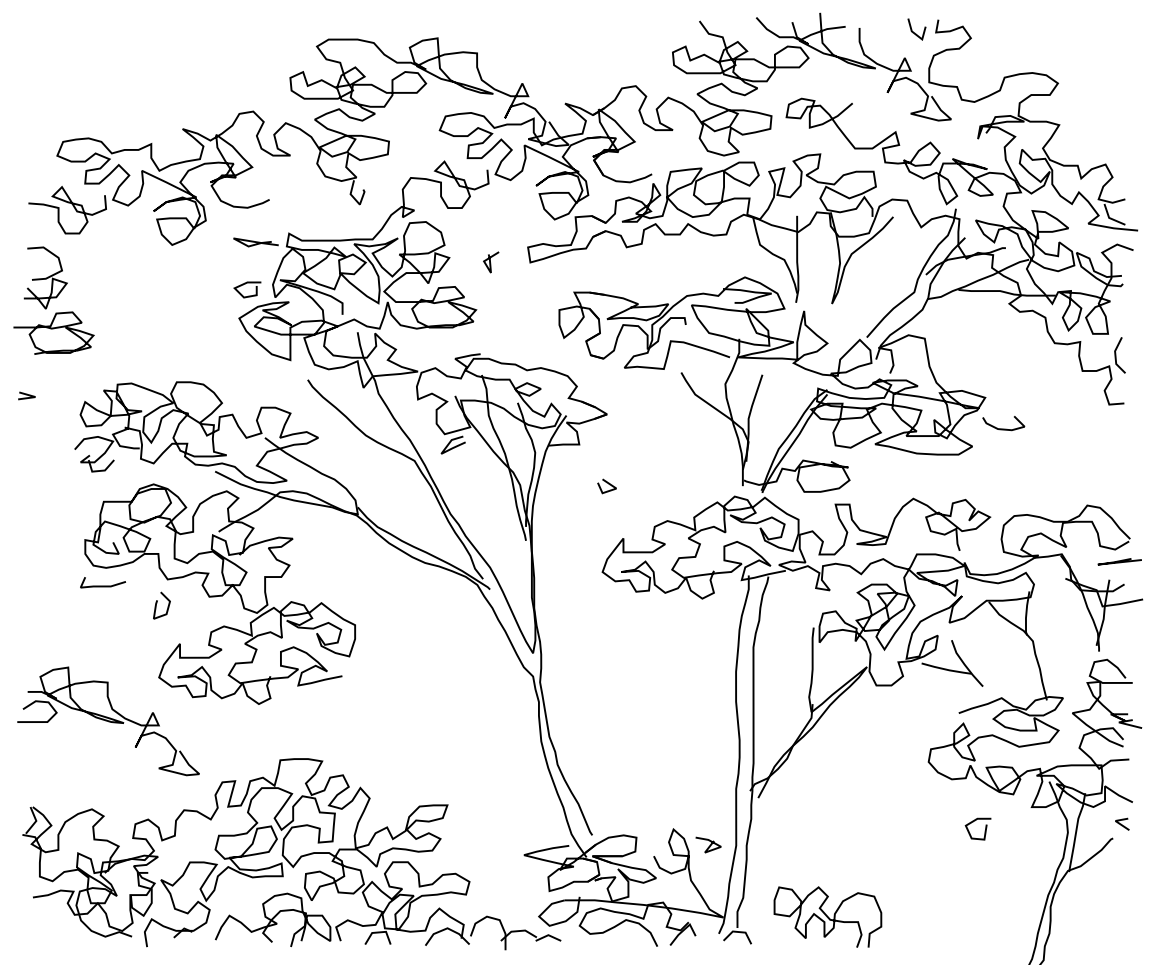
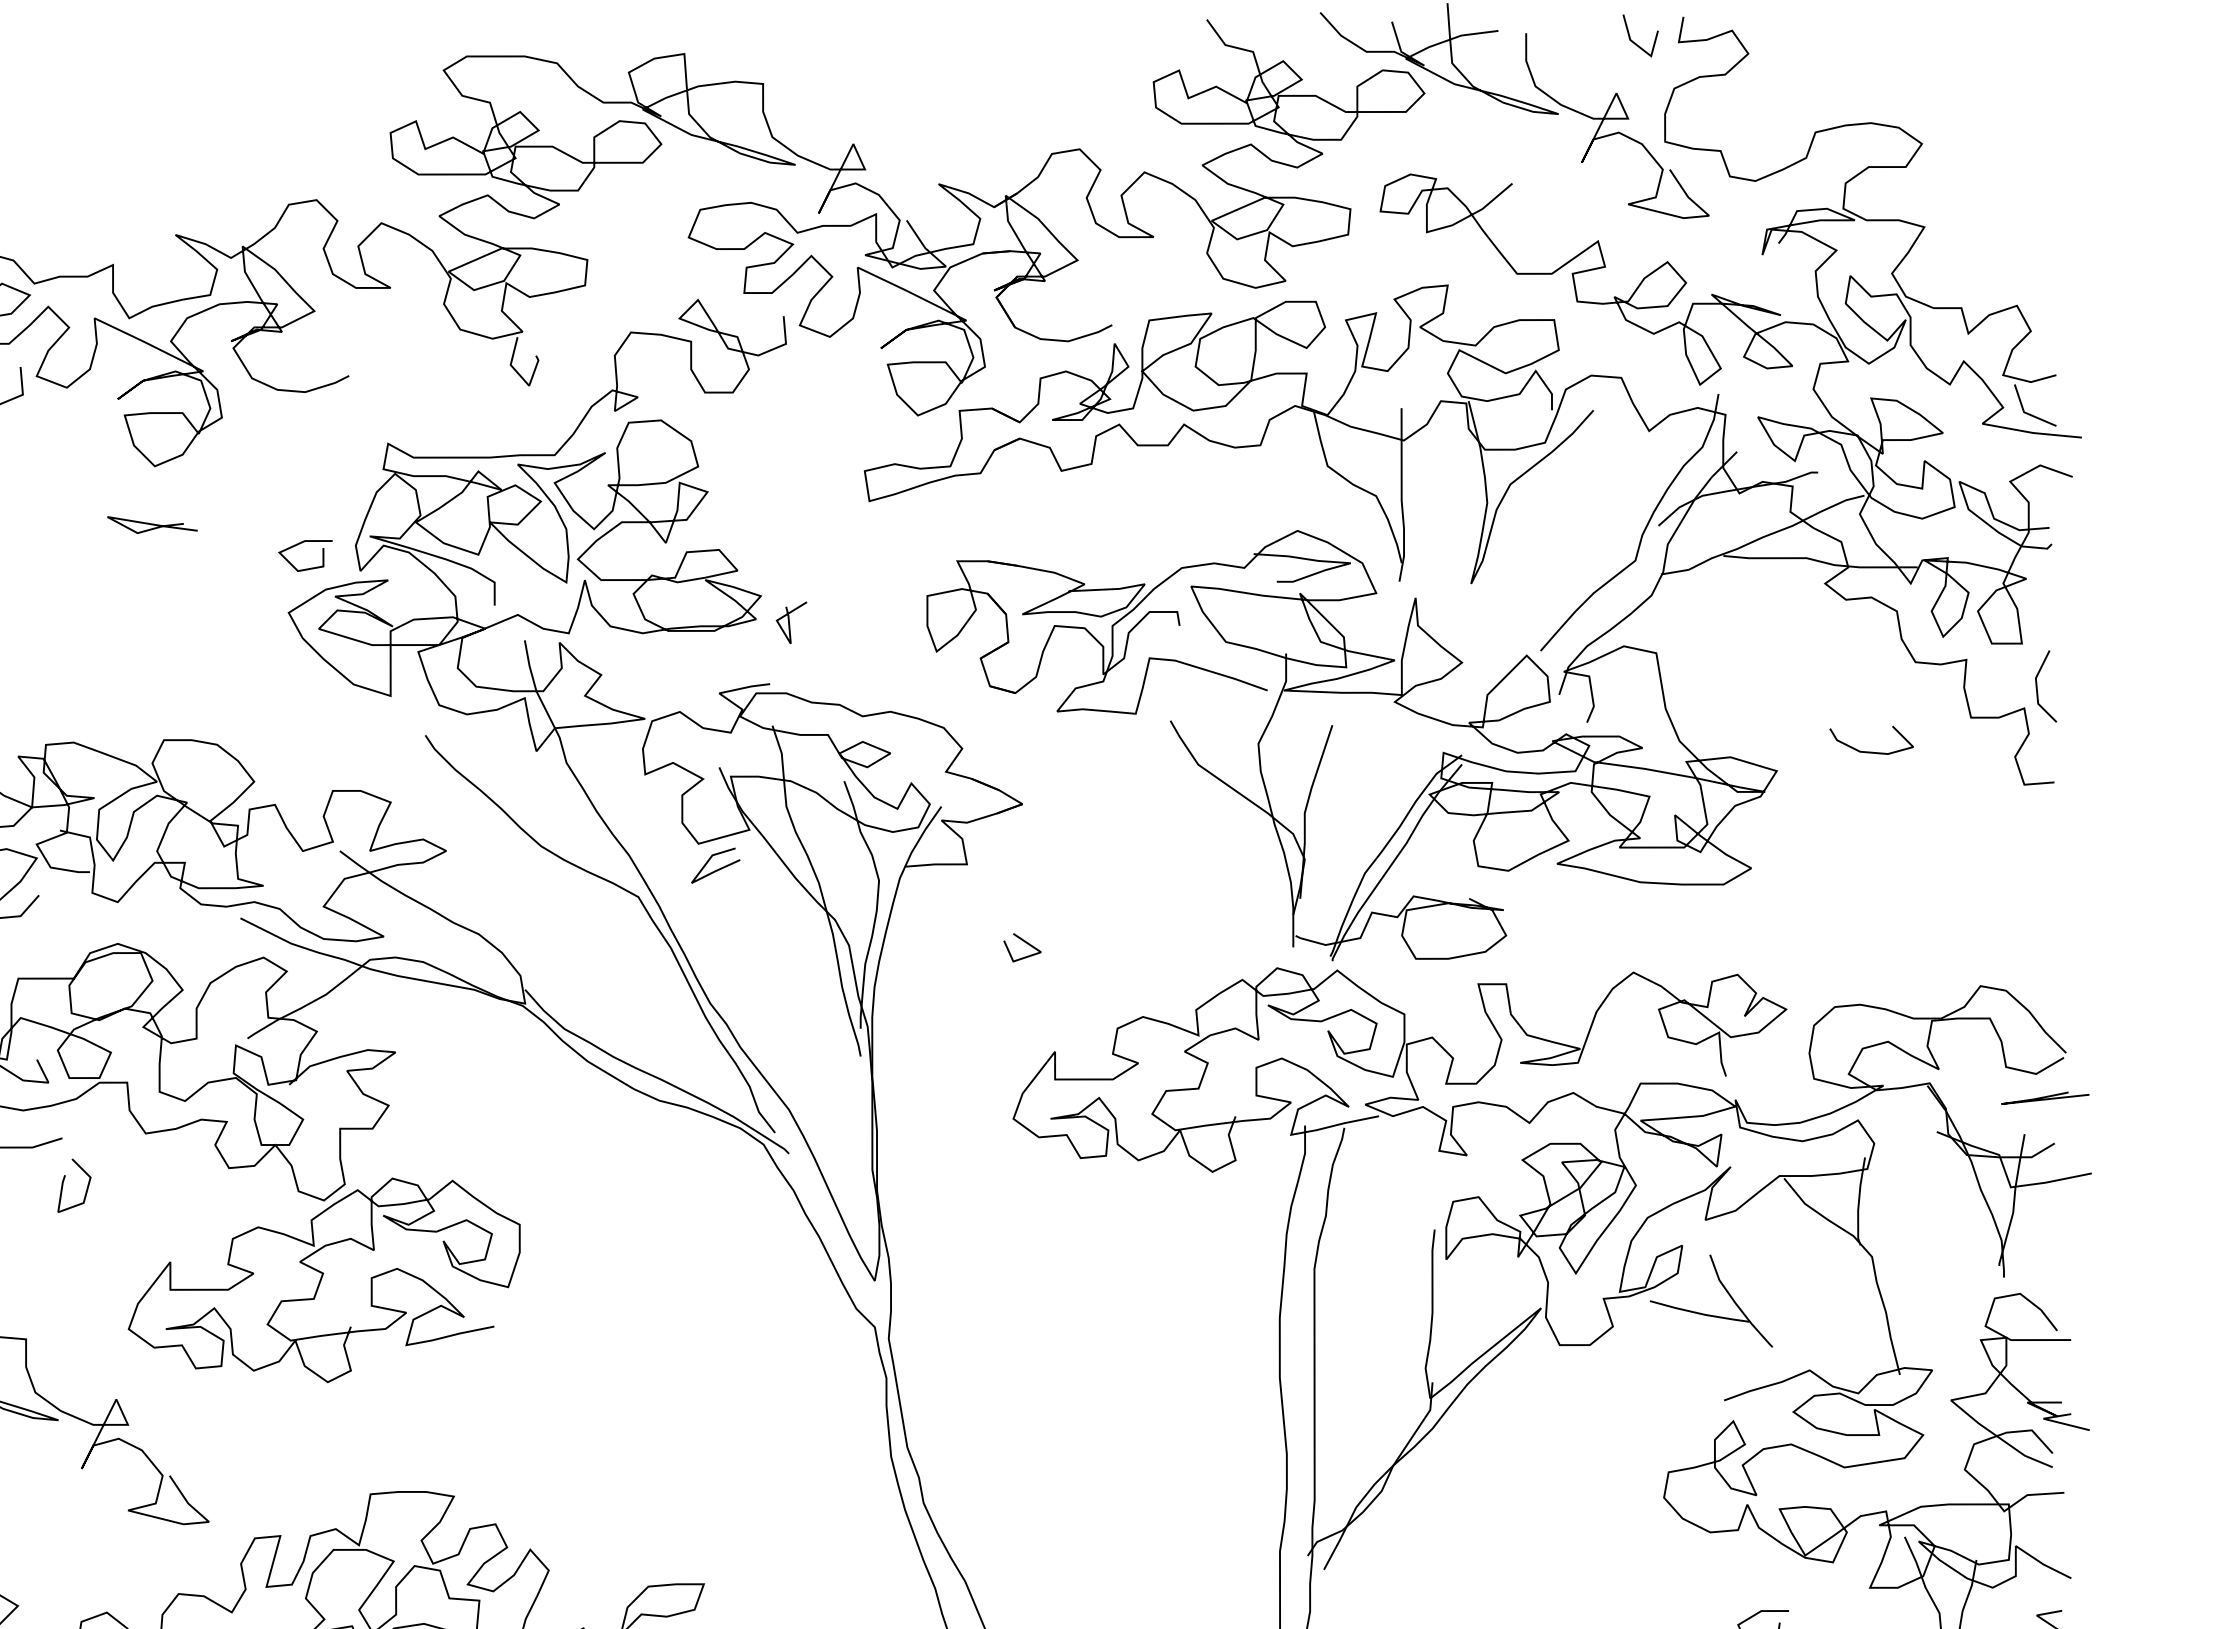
curve: (255, 242) -> (151, 525), moved
line: (490, 262) -> (789, 622), moved
curve: (1003, 428) -> (1871, 750), moved
curve: (157, 603) -> (65, 1181), moved

